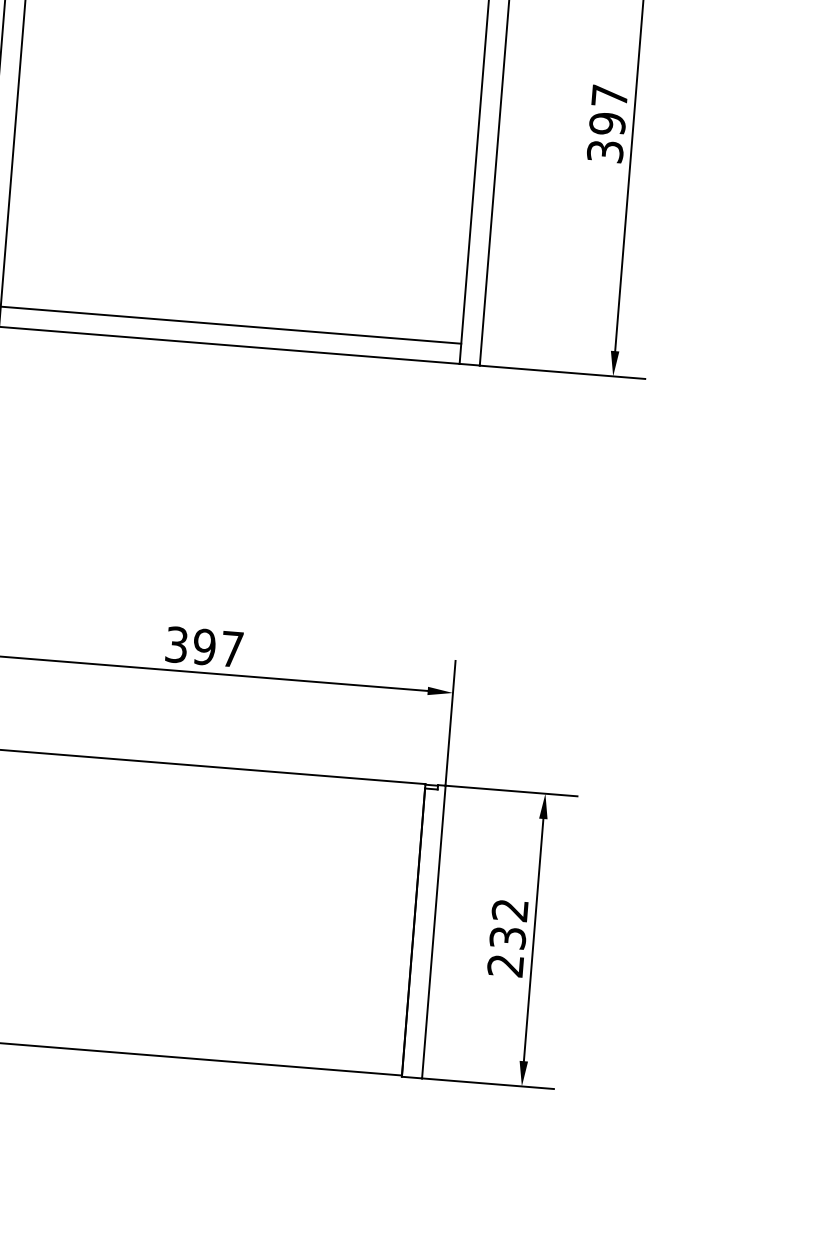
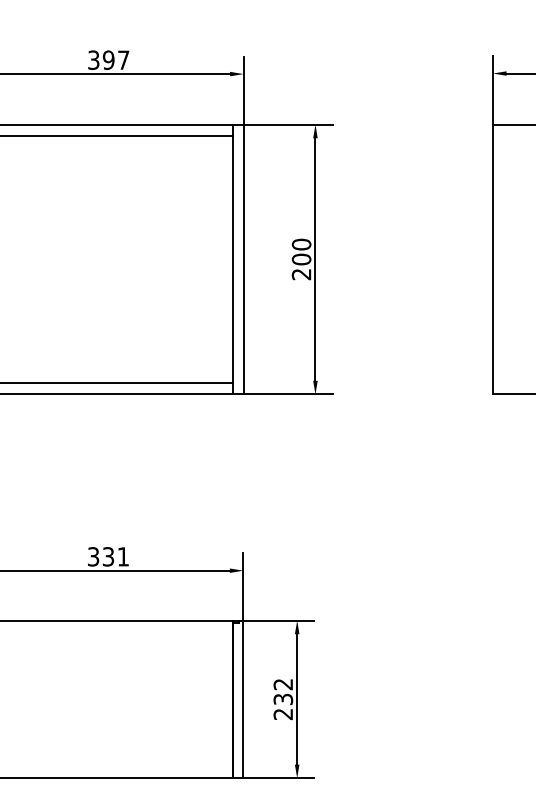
text: (607, 123) -> (301, 259), 397 -> 200
text: (217, 647) -> (115, 556), 397 -> 331

